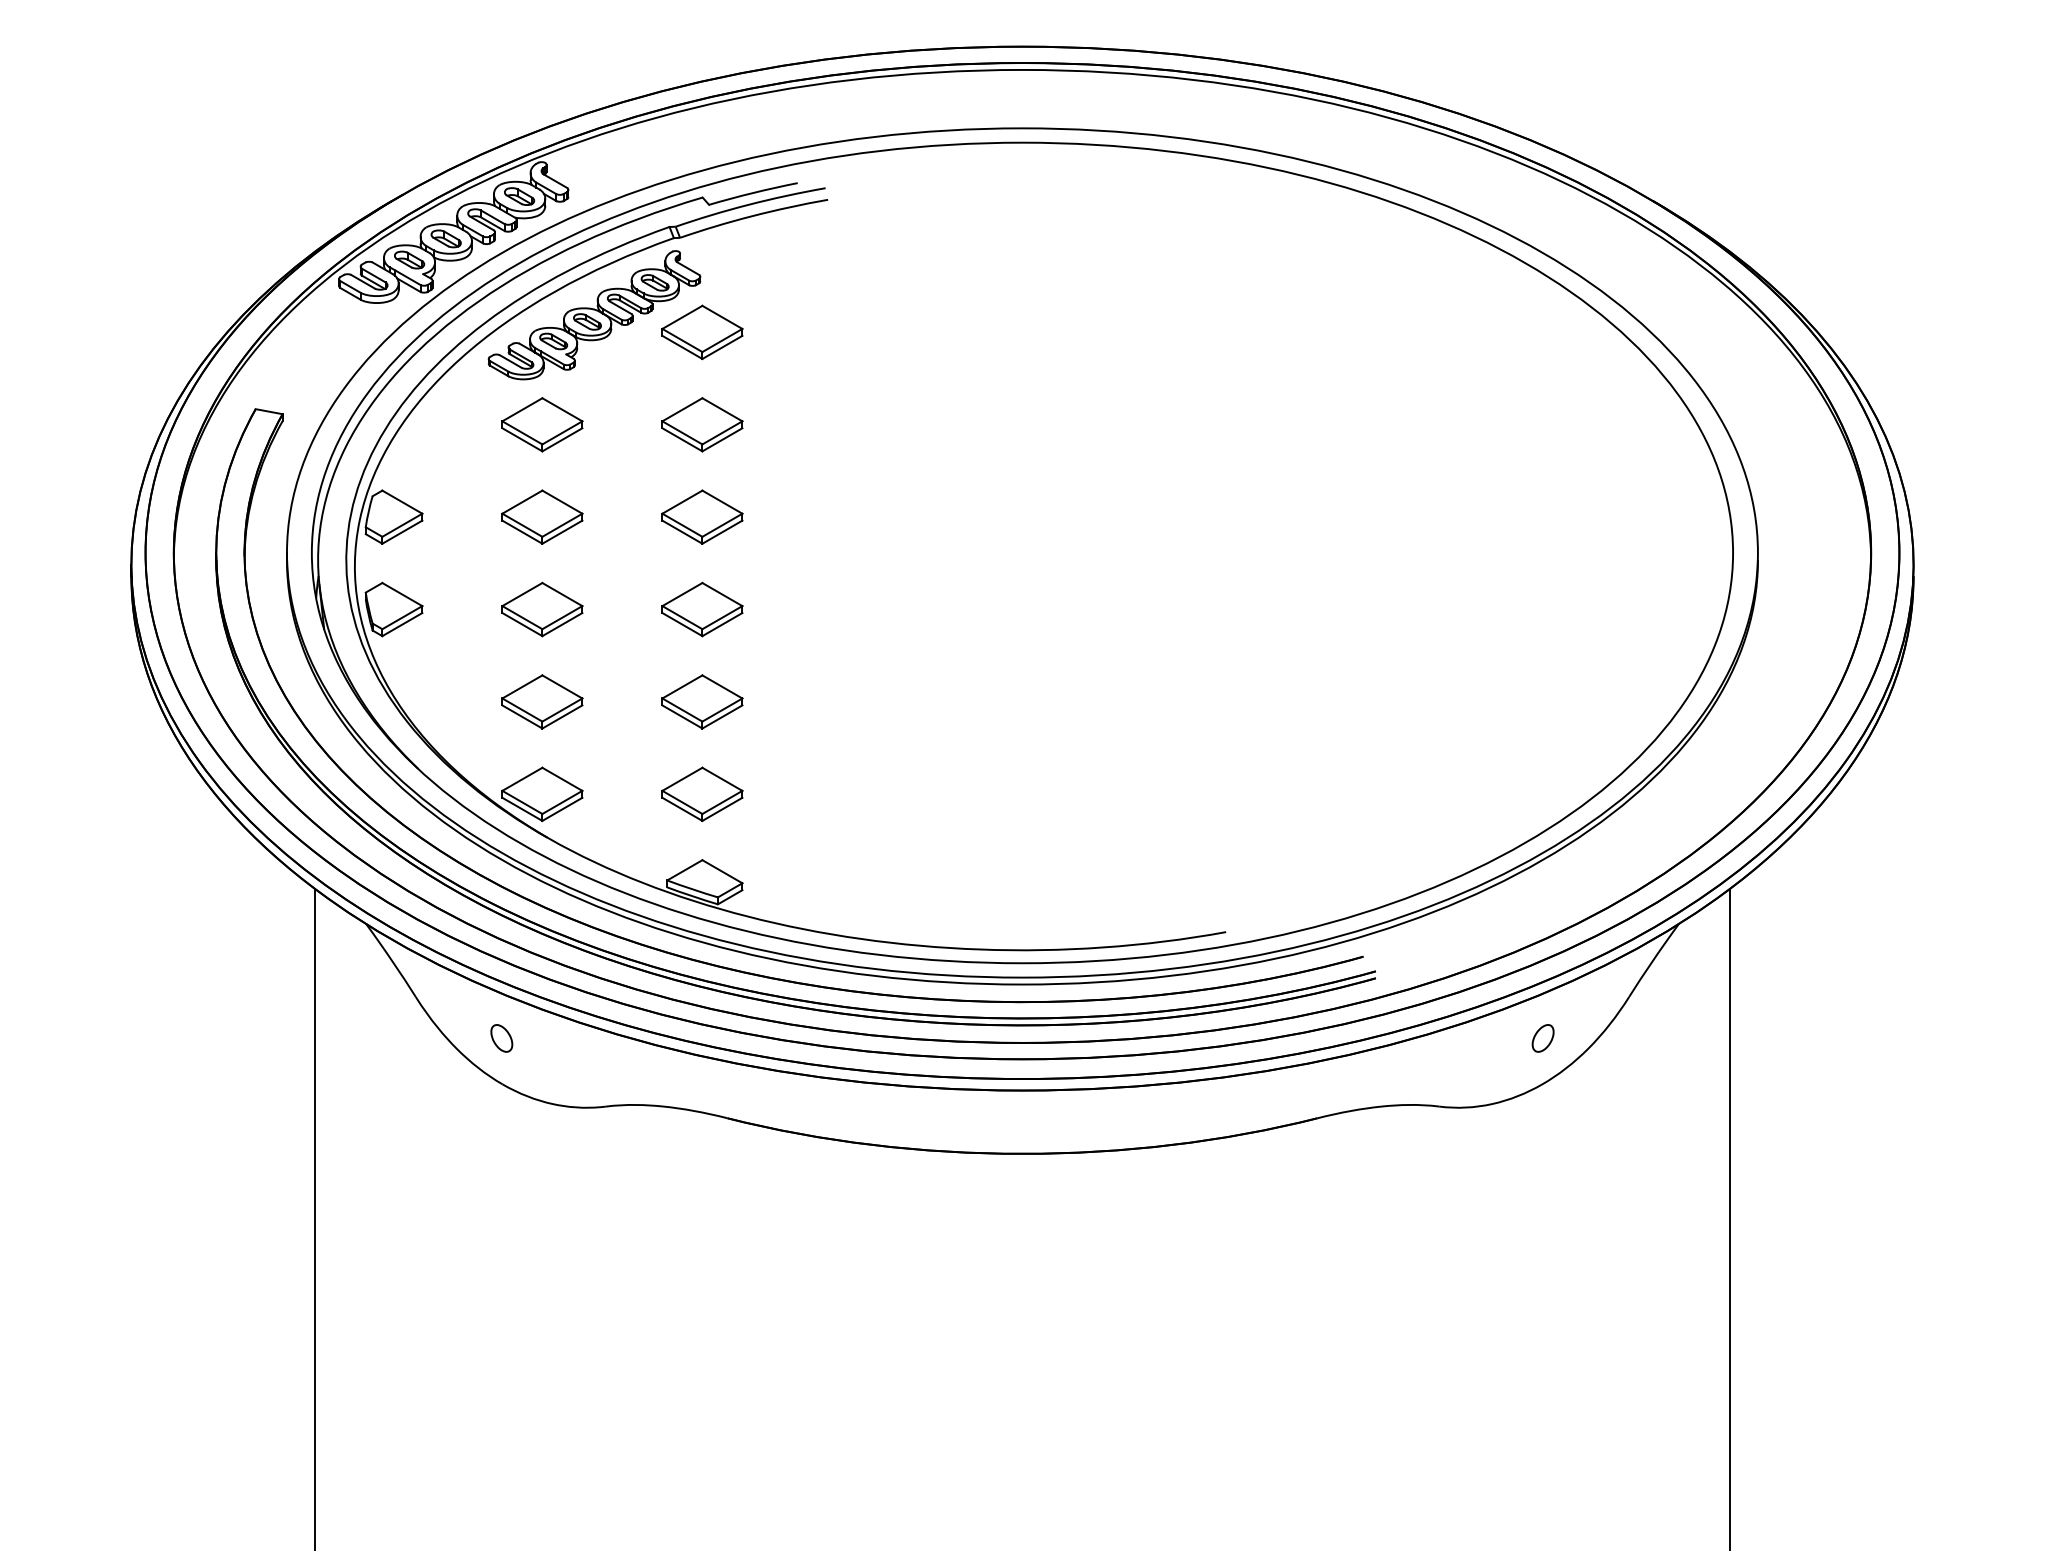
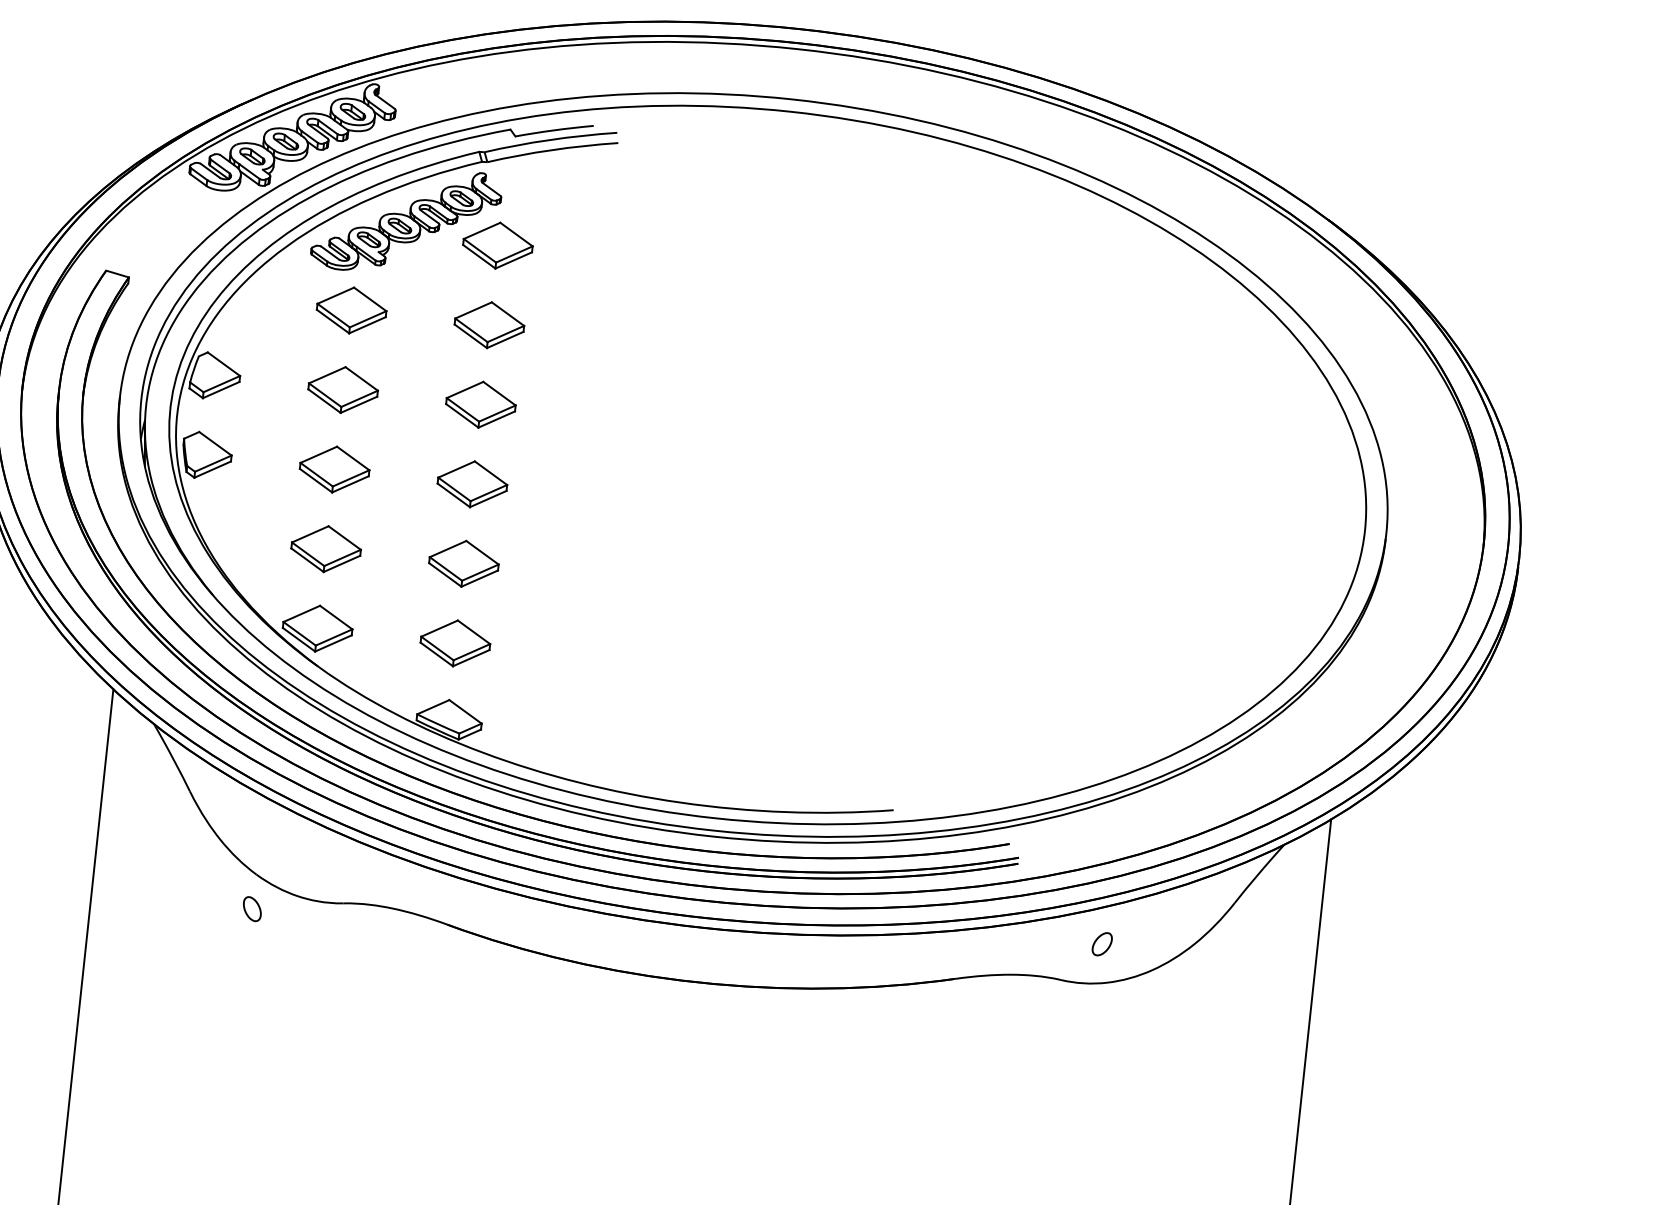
part: (501, 1038) -> (252, 909), moved
part: (1542, 1038) -> (1101, 944), moved

